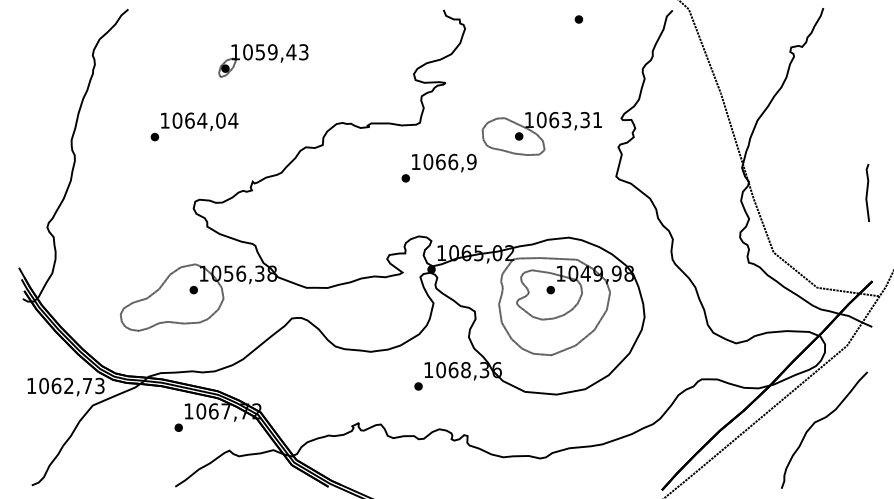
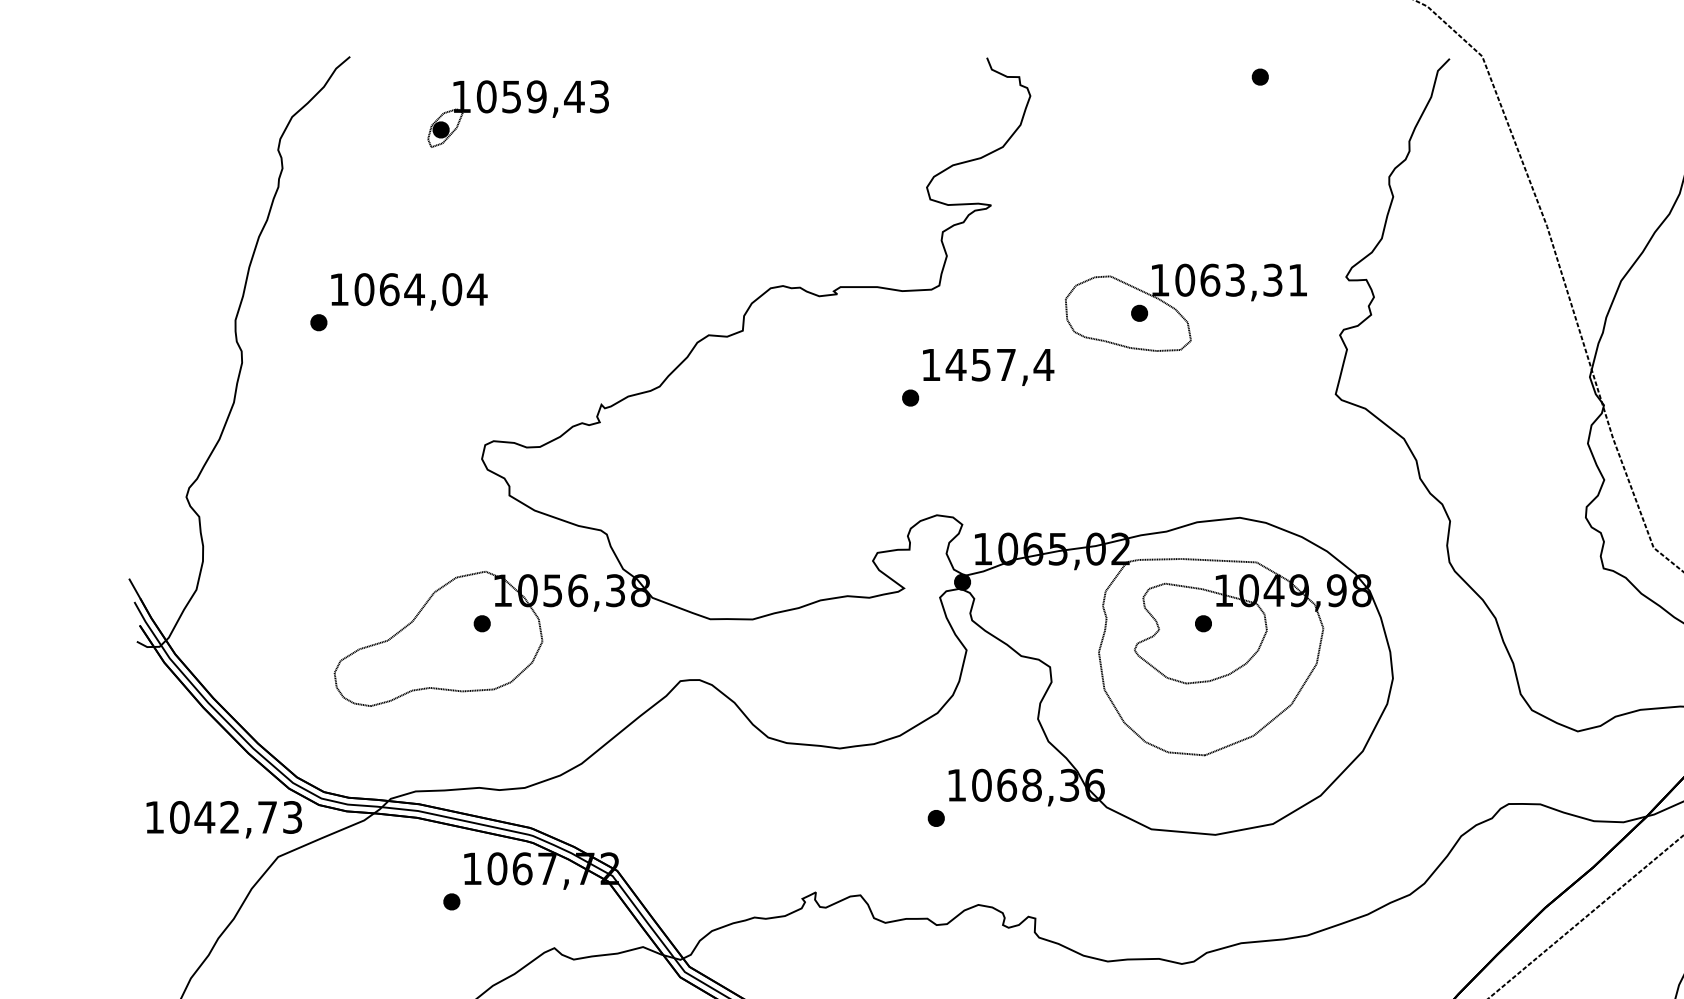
part: (263, 60) -> (518, 113), moved
text: (194, 126) -> (398, 301), moved
text: (449, 161) -> (998, 363), 1066,9 -> 1457,4
text: (56, 385) -> (204, 816), 1062,73 -> 1042,73

